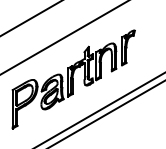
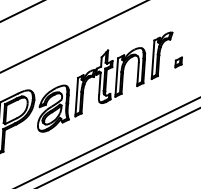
part: (140, 51) -> (178, 61), added

